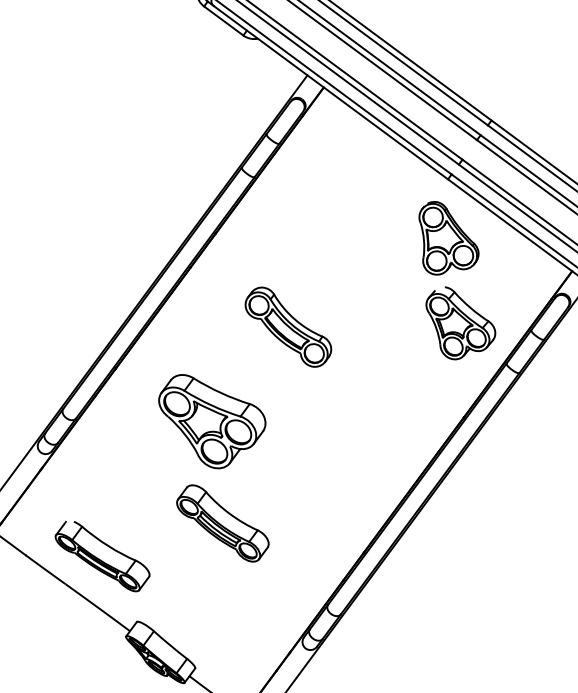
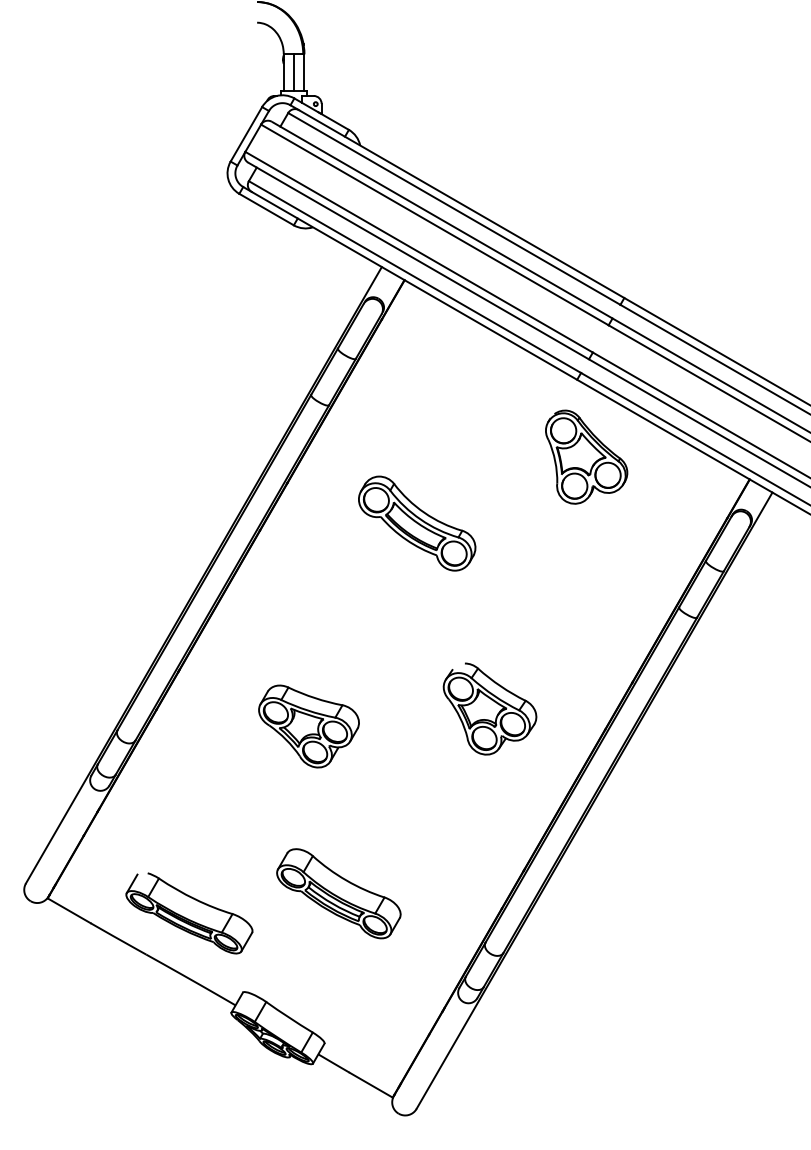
part: (459, 324) -> (489, 708), moved
part: (288, 327) -> (417, 523), moved
part: (210, 422) -> (308, 726), size x0.71
part: (222, 523) -> (338, 893), moved

